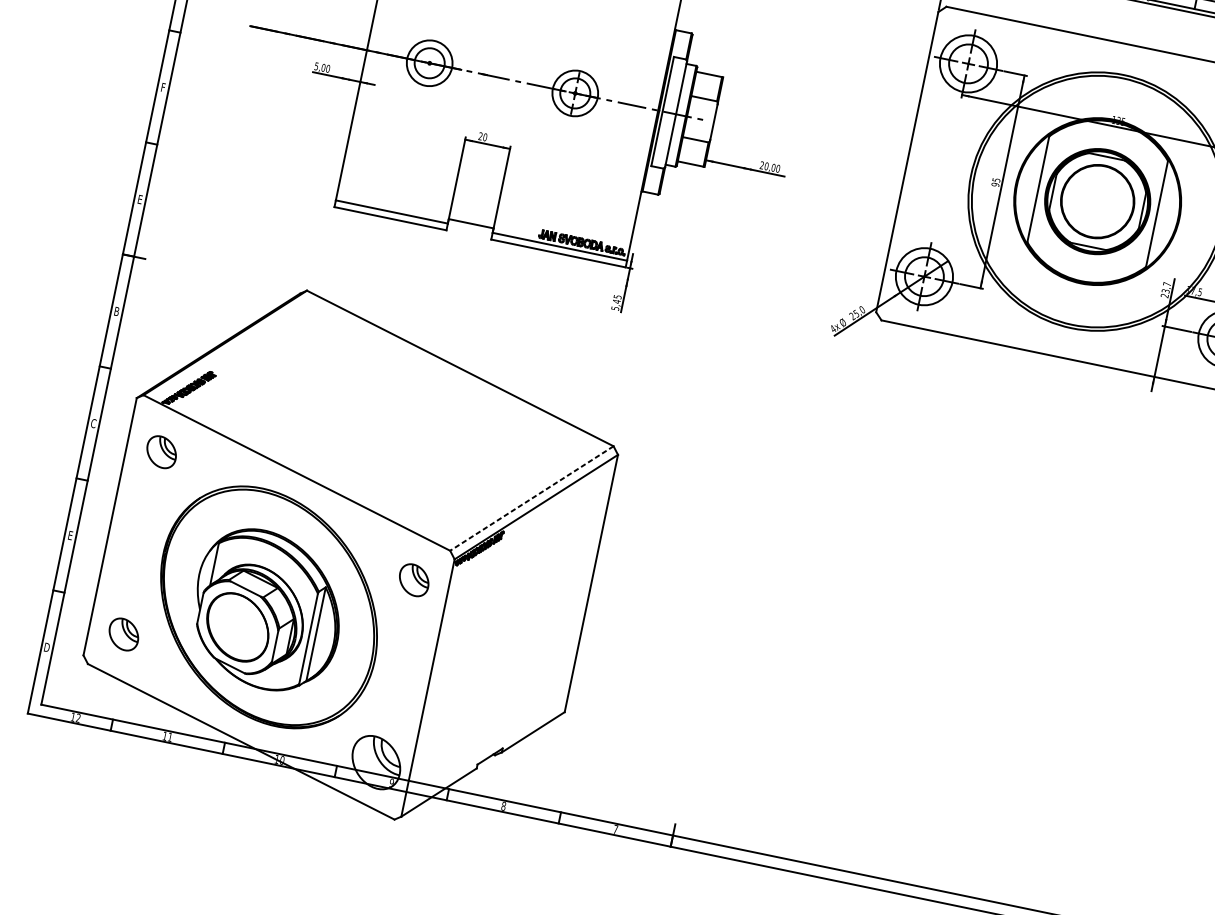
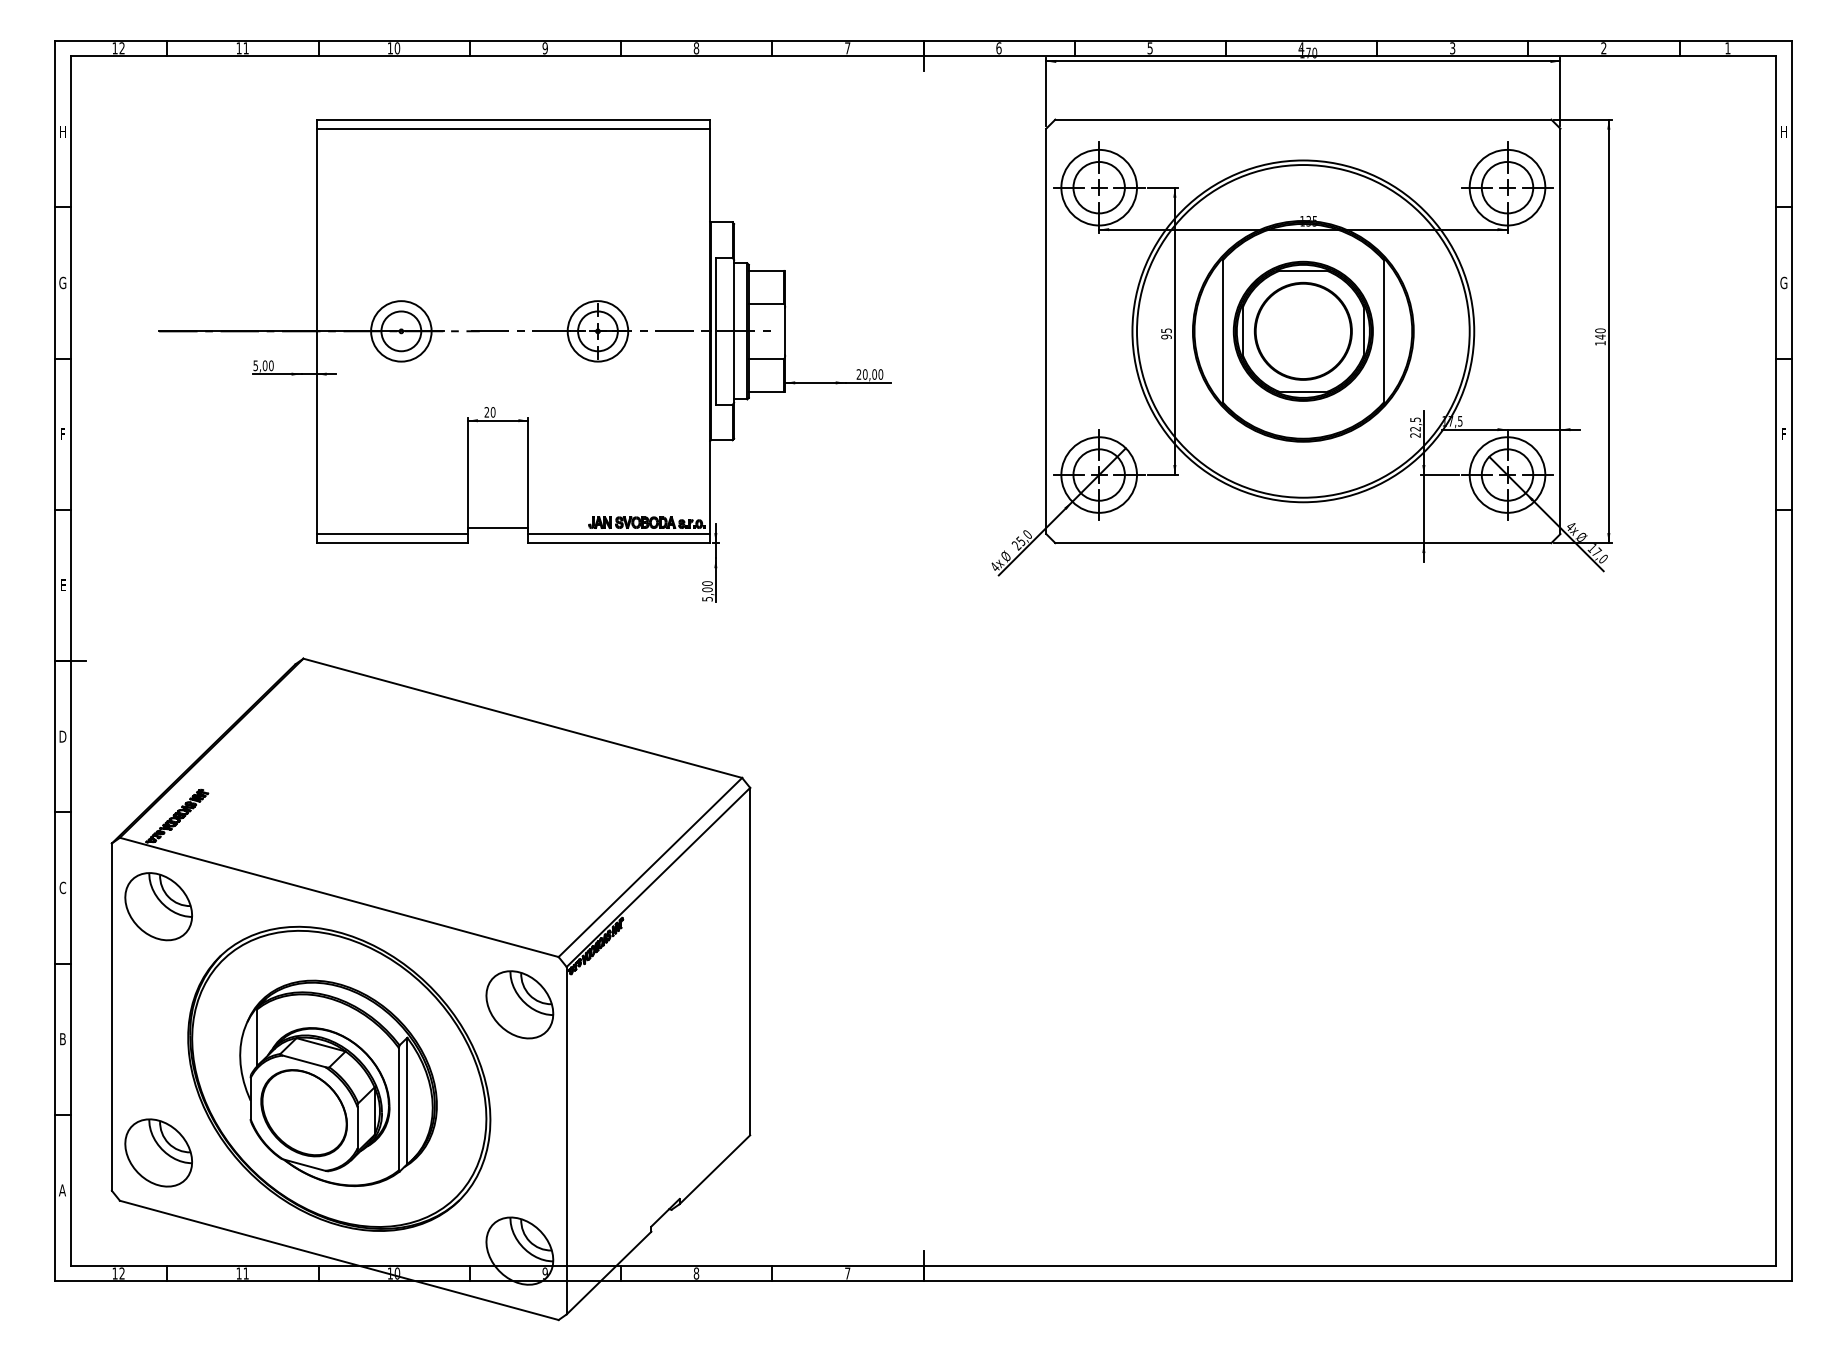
text: (1166, 287) -> (1415, 424), 23,7 -> 22,5
text: (617, 299) -> (707, 586), 5,45 -> 5,00
text: (116, 311) -> (62, 736), B -> D
part: (161, 451) -> (158, 906), size x1.67
line: (531, 498) -> (650, 867), dashed -> solid
text: (70, 535) -> (62, 1039), E -> B
part: (413, 579) -> (519, 1004), size x1.67
part: (123, 634) -> (158, 1152), size x1.67
text: (46, 647) -> (62, 1190), D -> A

